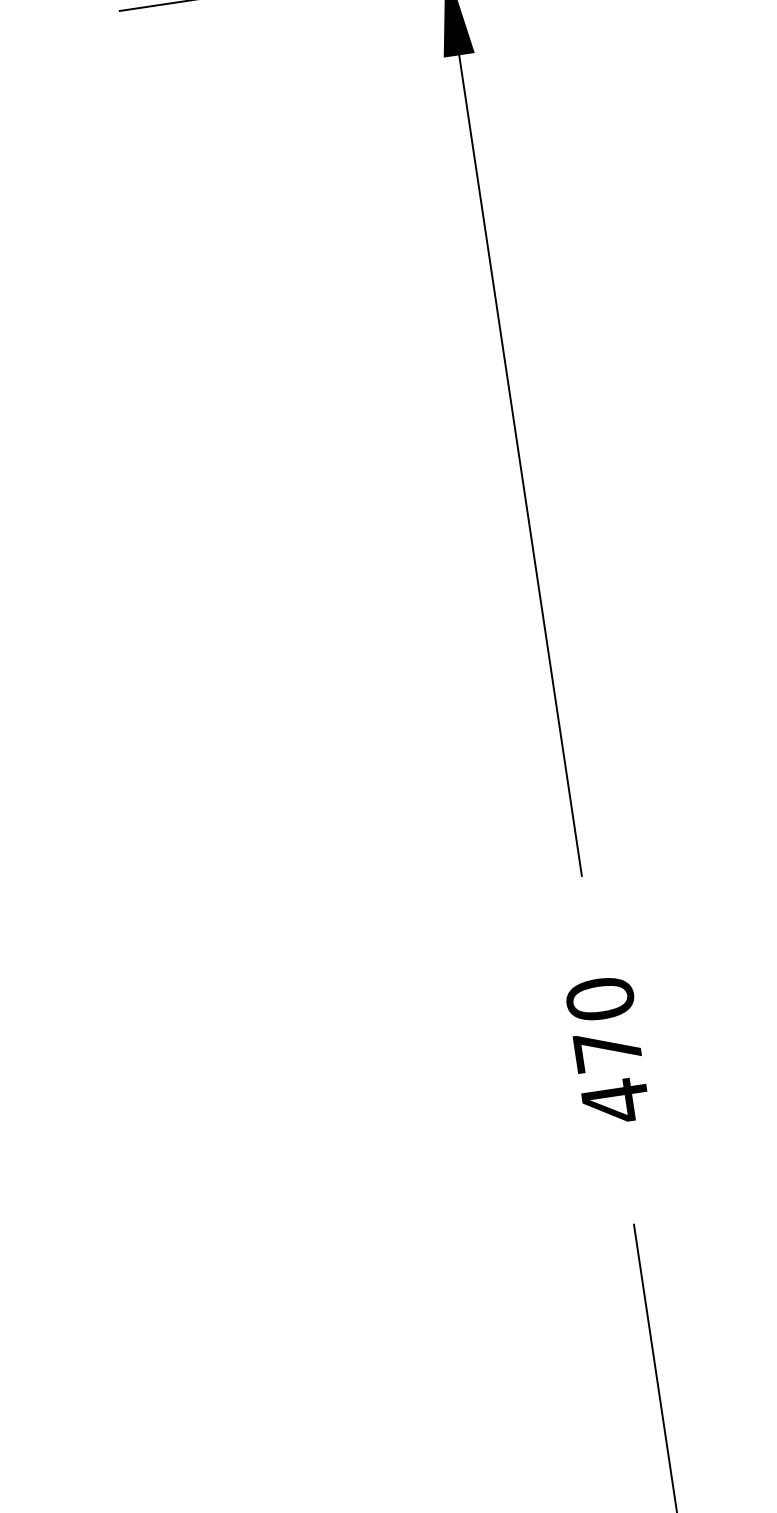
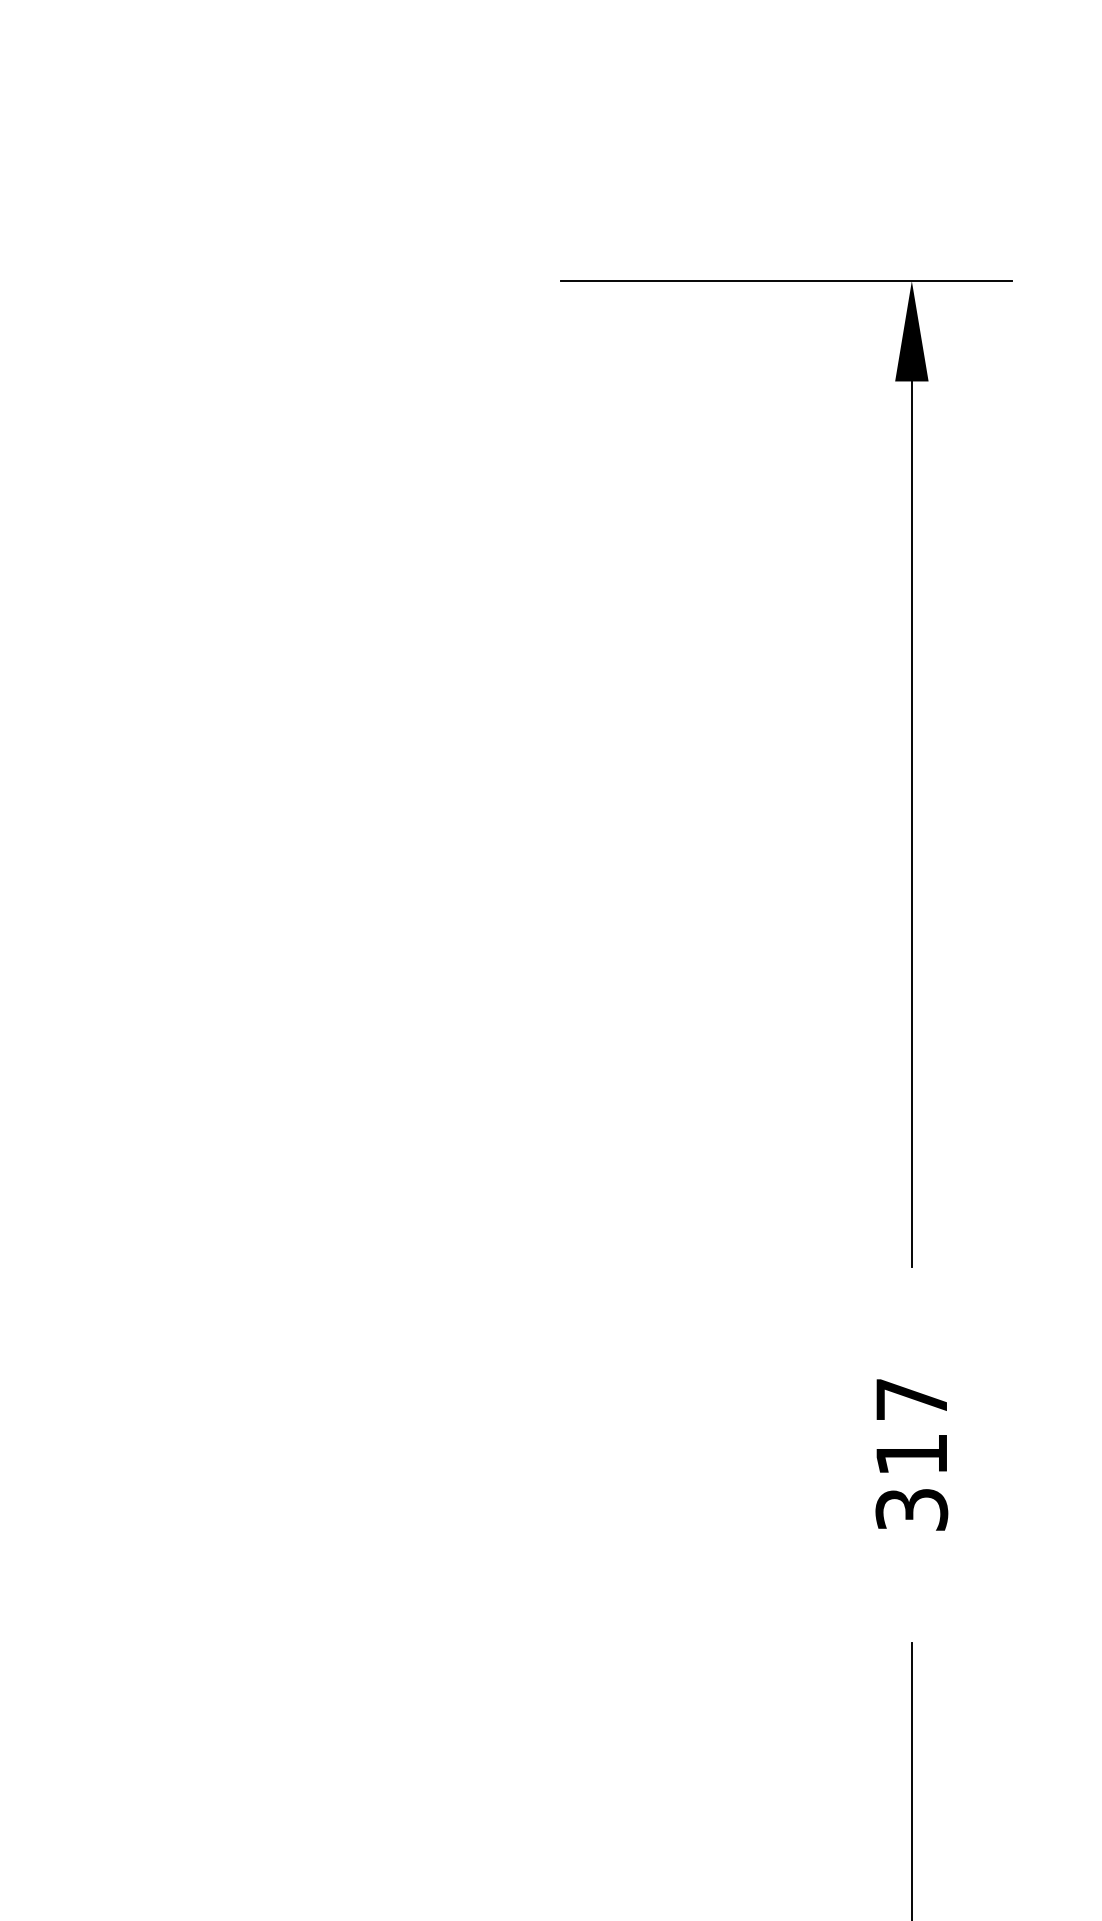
text: (607, 1050) -> (911, 1454), 470 -> 317

